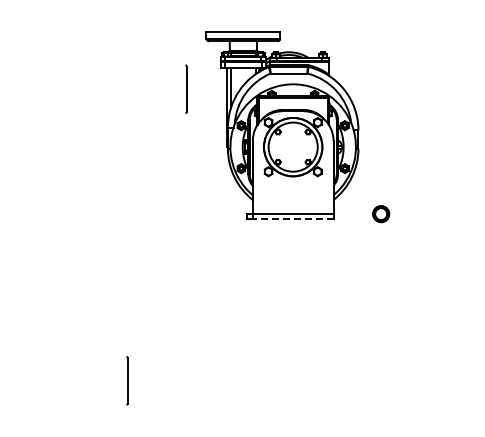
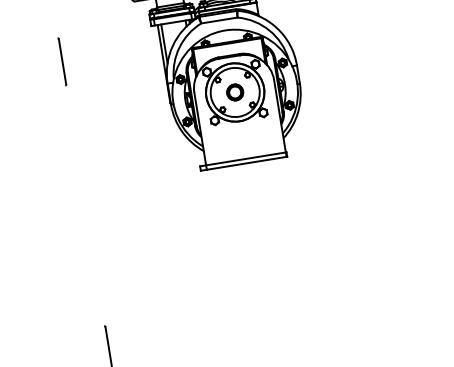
line: (186, 88) -> (62, 61), moved
part: (381, 214) -> (235, 92), moved
line: (292, 218) -> (245, 163), dashed -> solid

